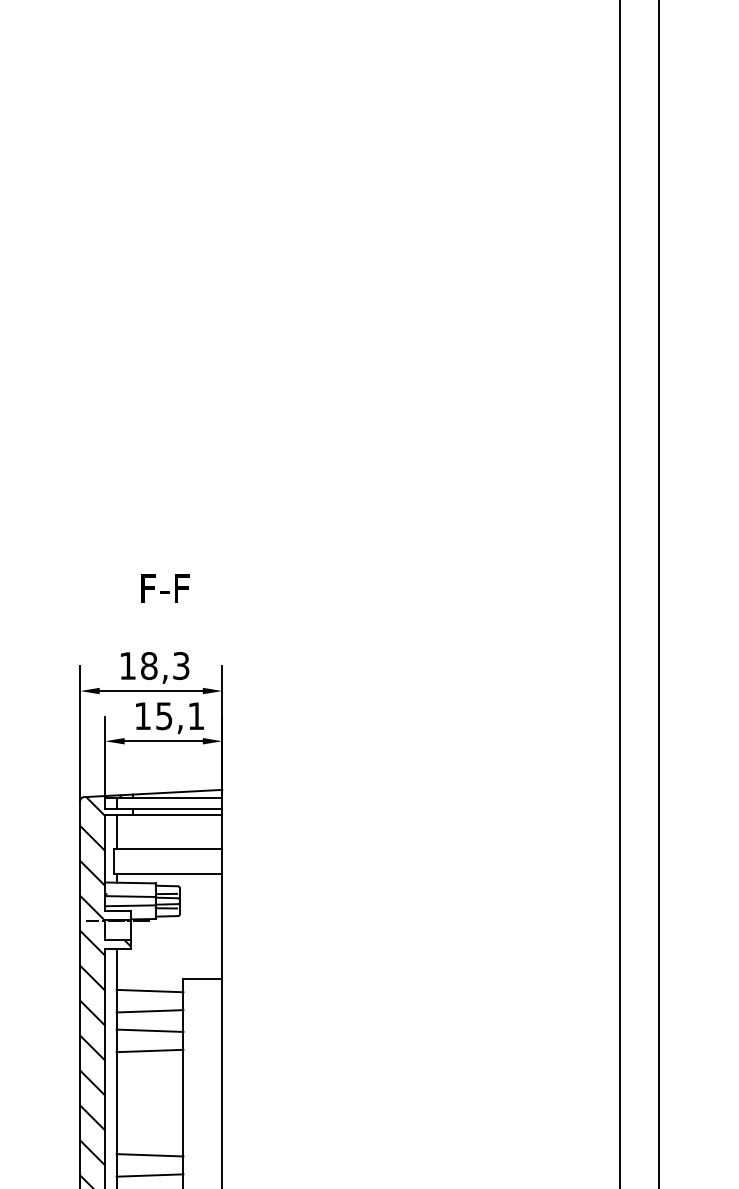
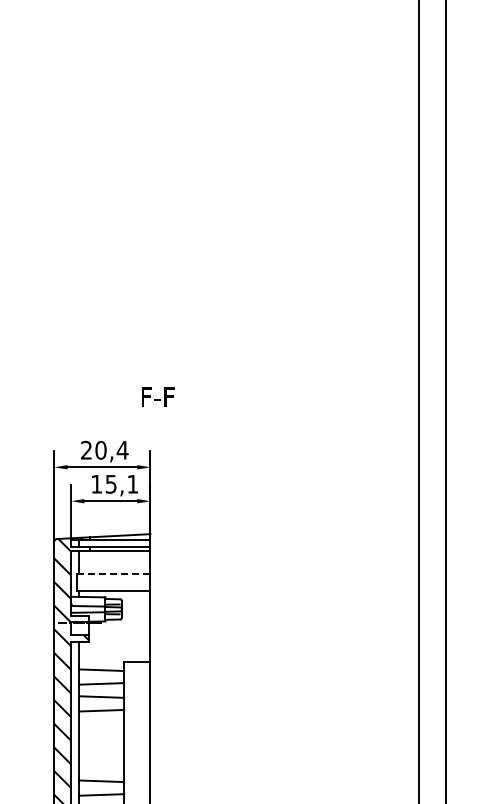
text: (166, 587) -> (158, 396), moved
text: (154, 664) -> (104, 449), 18,3 -> 20,4
line: (167, 848) -> (113, 573), solid -> dashed

